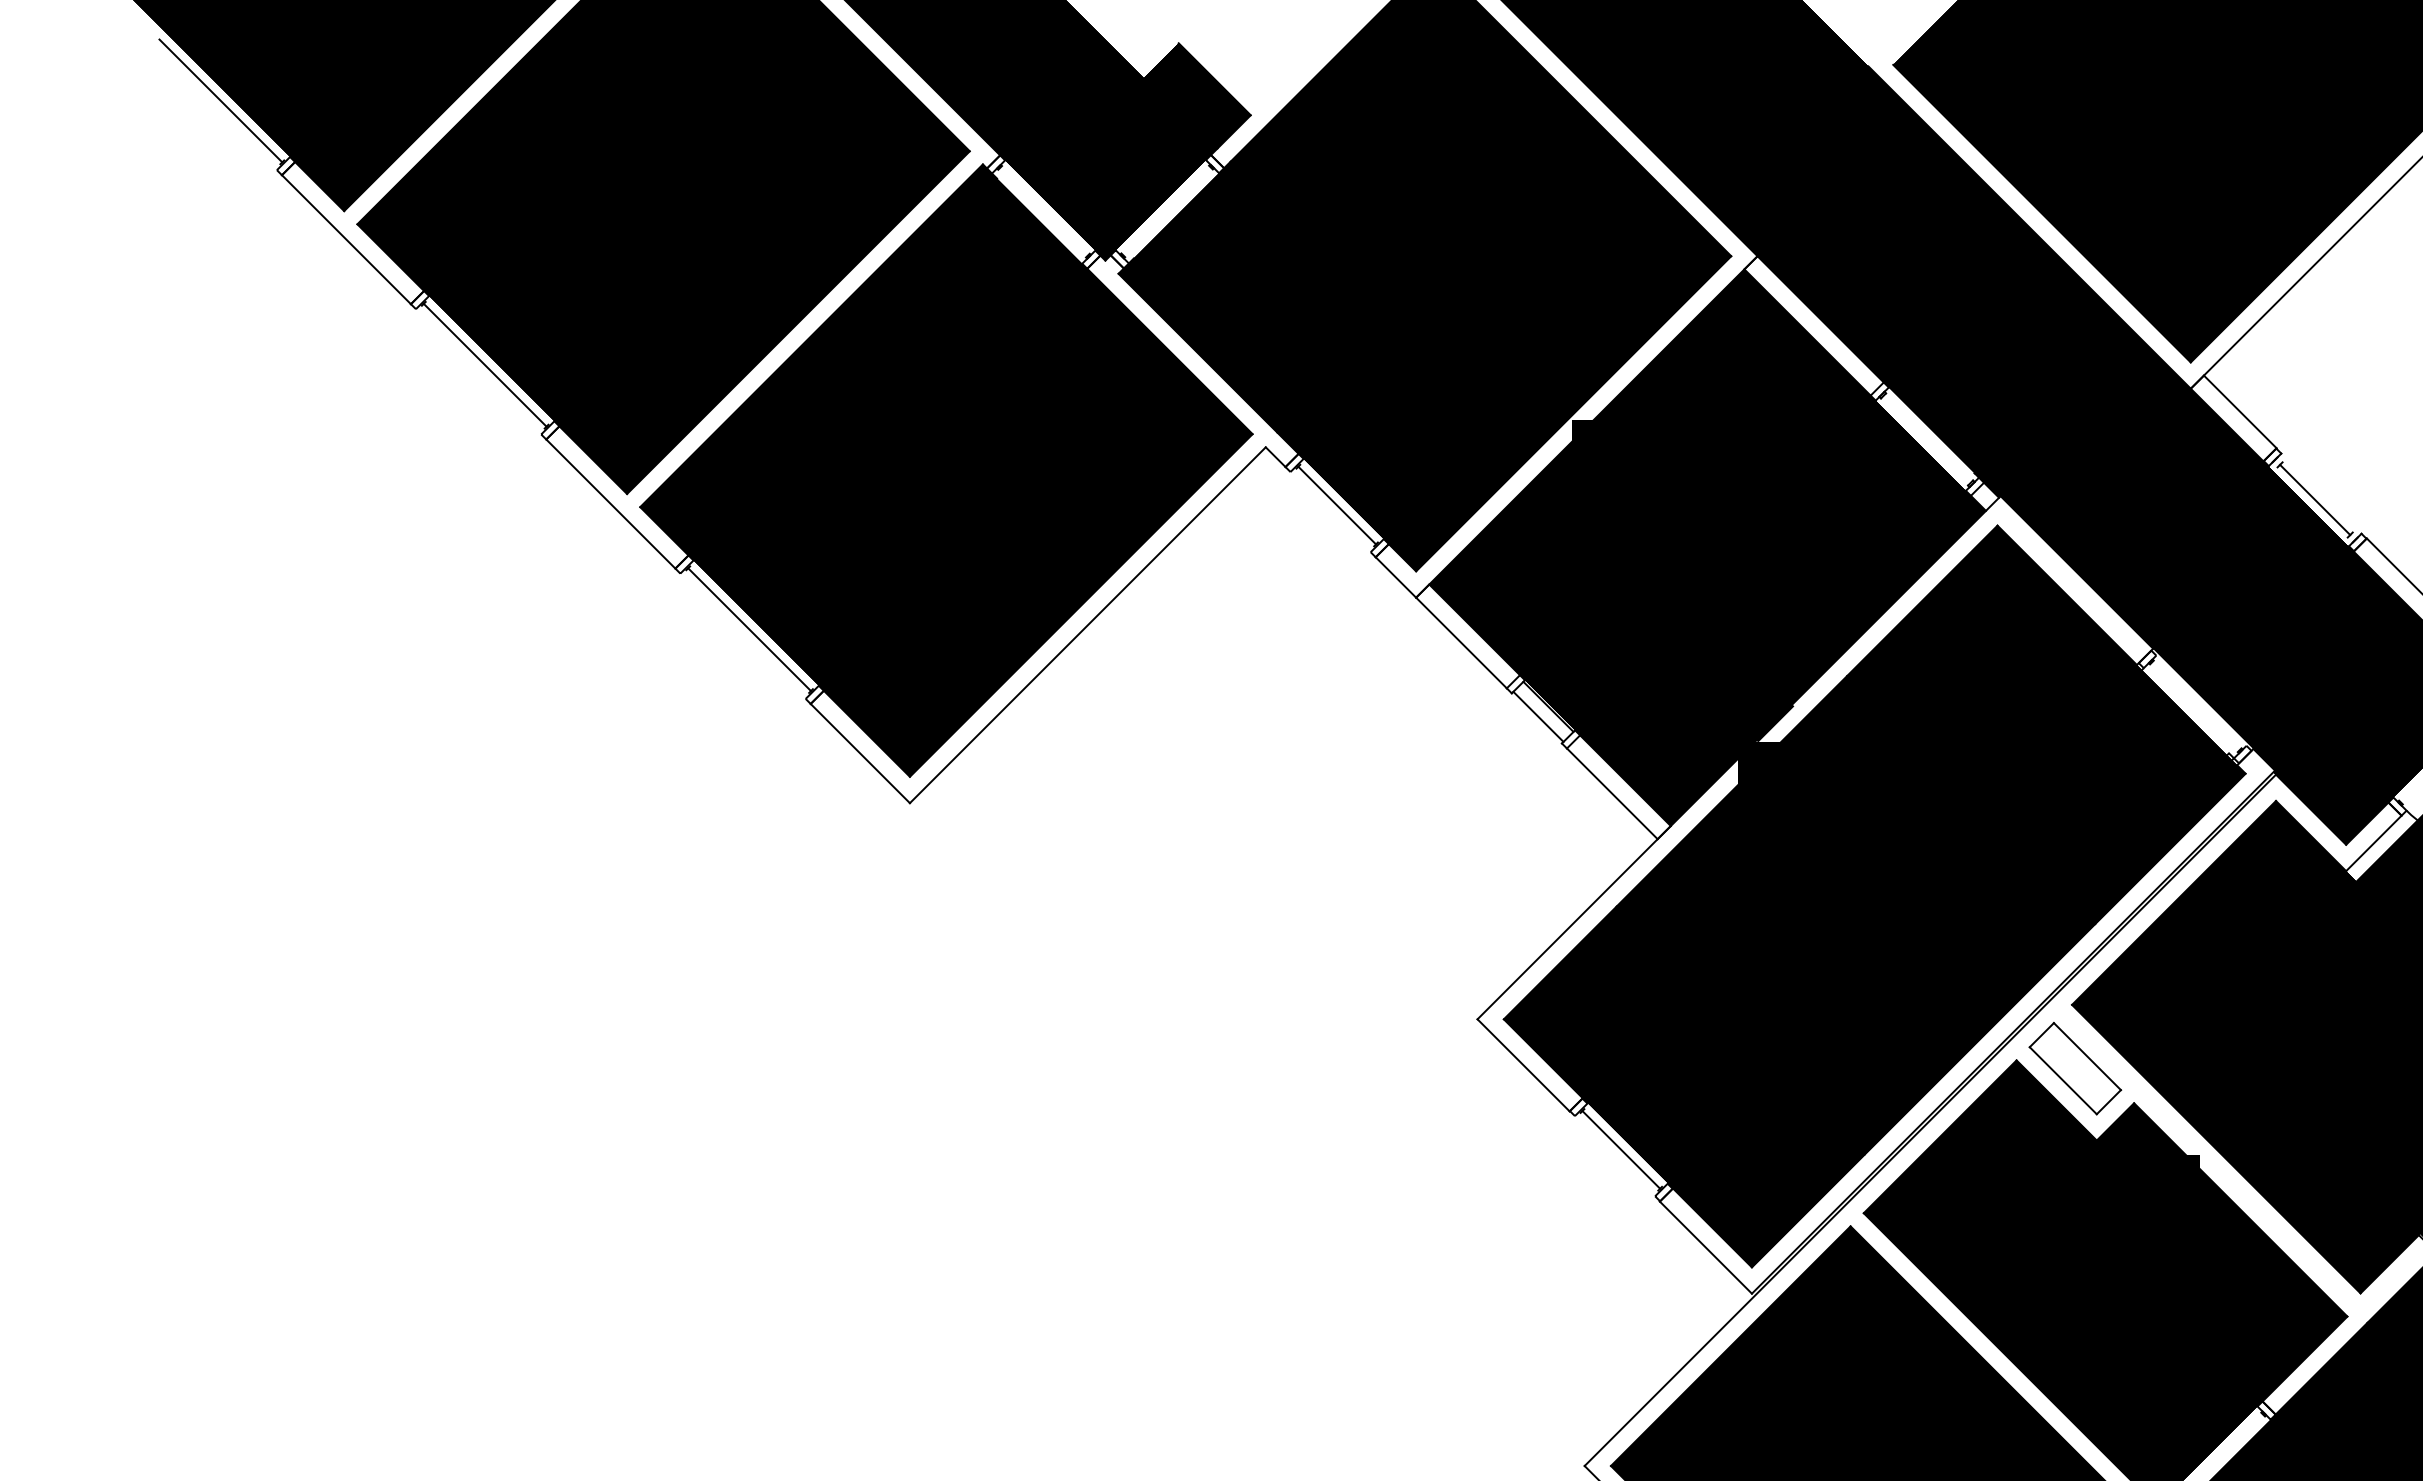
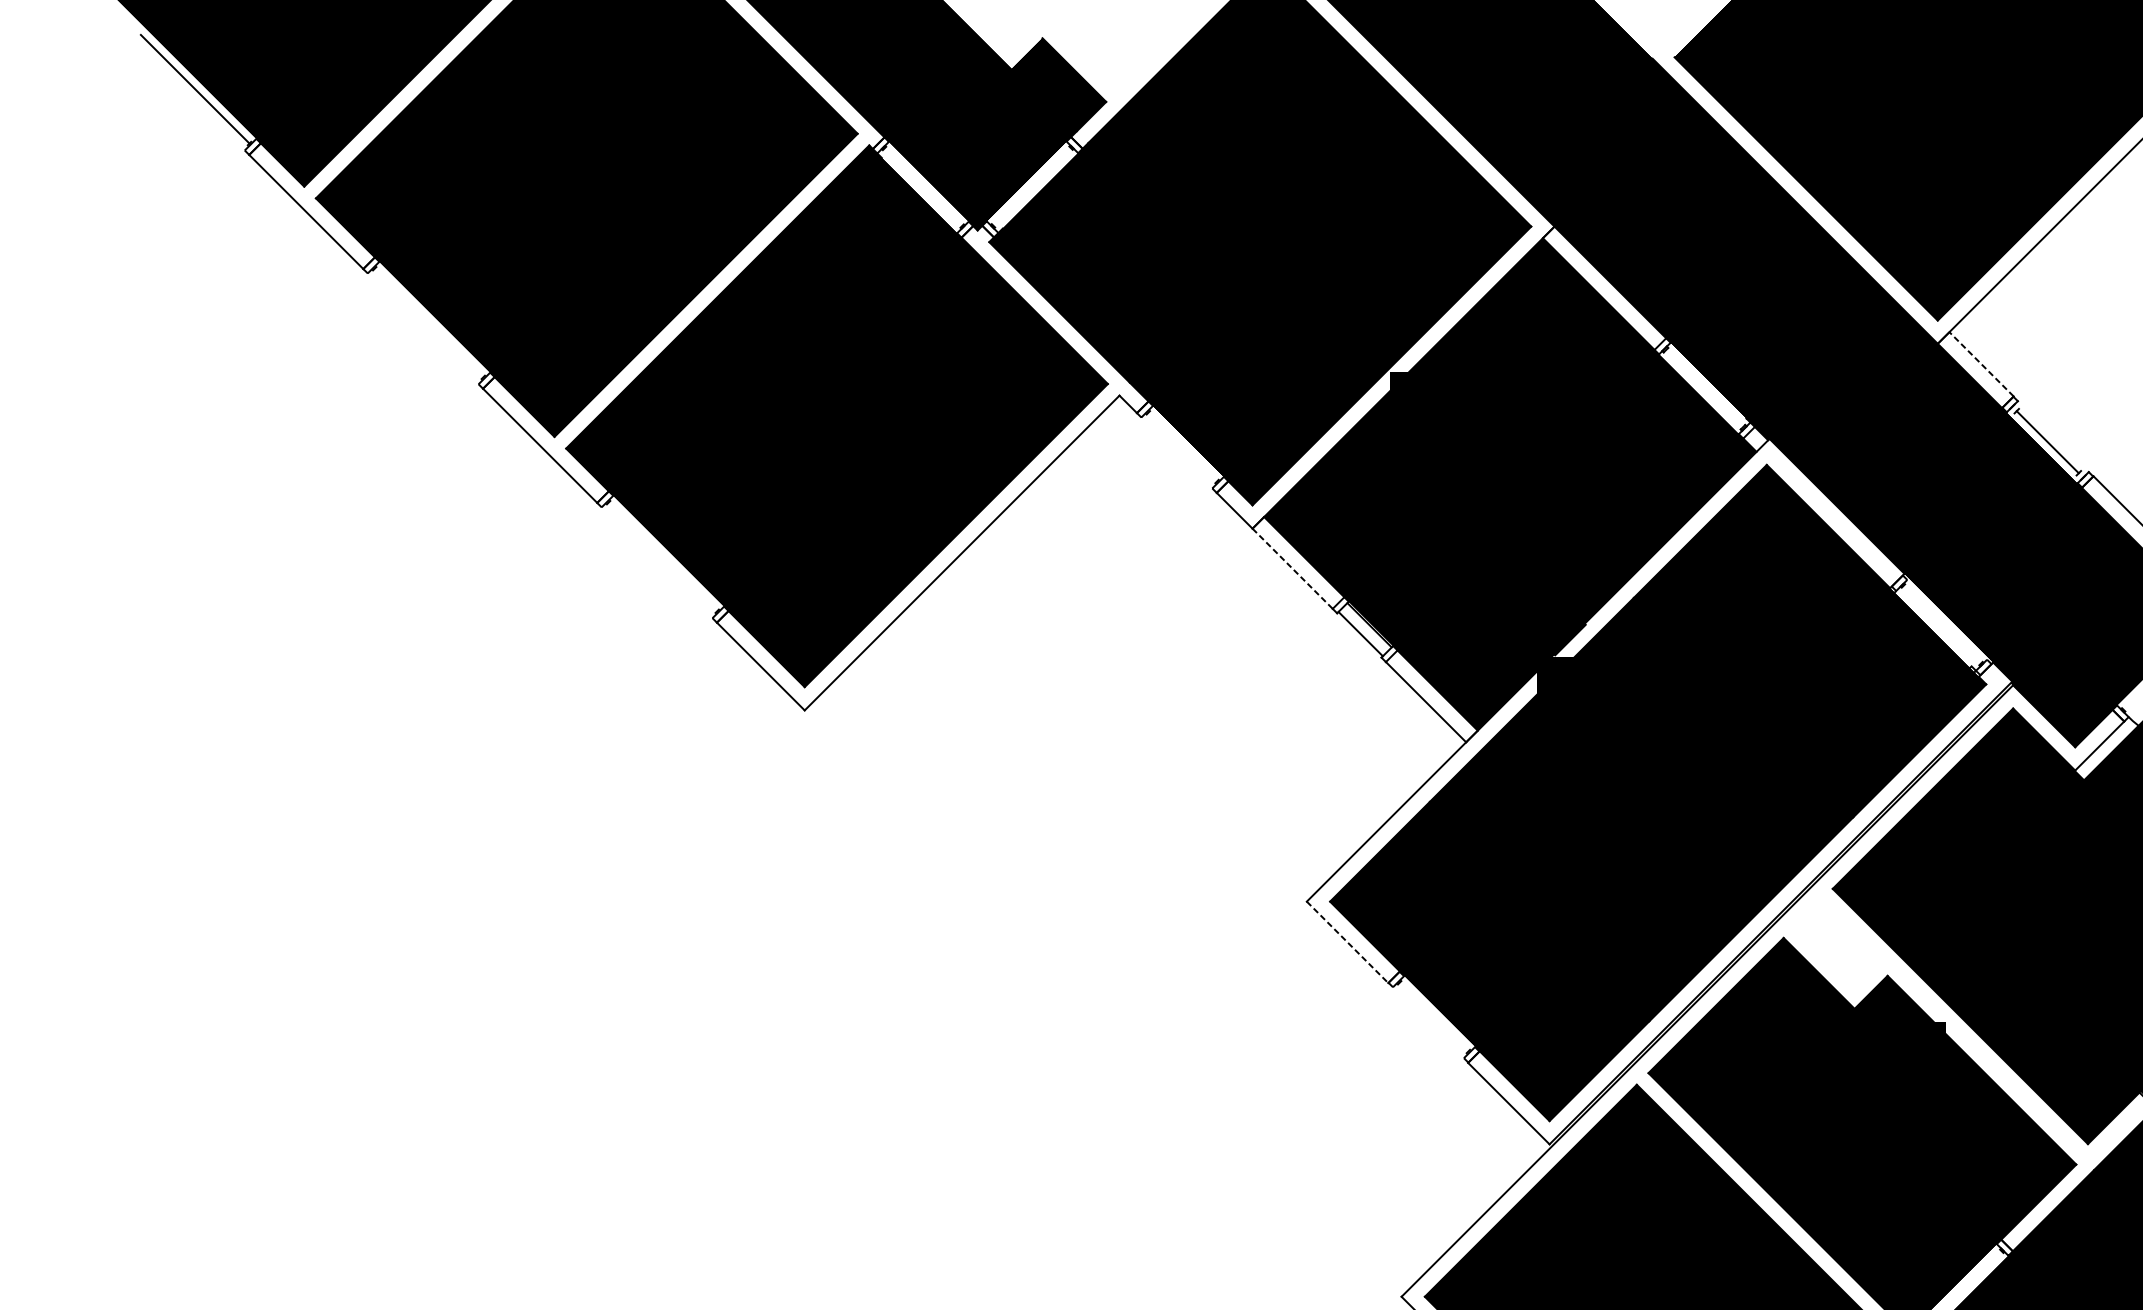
line: (484, 364) -> (428, 322), removed
line: (2239, 411) -> (1980, 363), solid -> dashed
line: (1337, 505) -> (1182, 447), removed
line: (749, 629) -> (662, 556), removed
line: (1461, 643) -> (1292, 569), solid -> dashed
line: (1523, 1065) -> (1347, 942), solid -> dashed
part: (2075, 1068) -> (1835, 945), removed
line: (1621, 1149) -> (1434, 1016), removed

